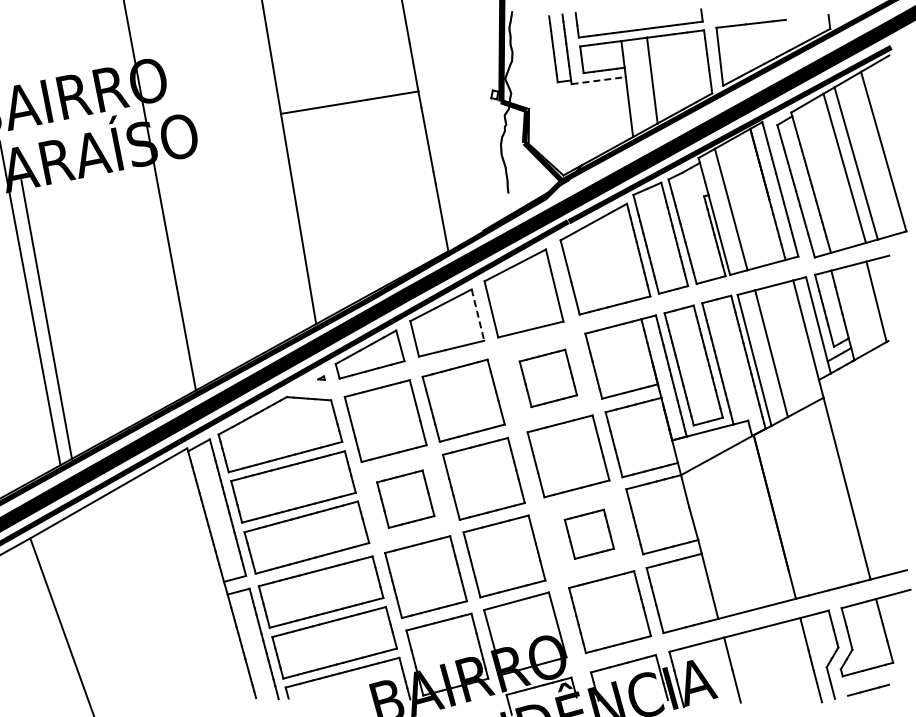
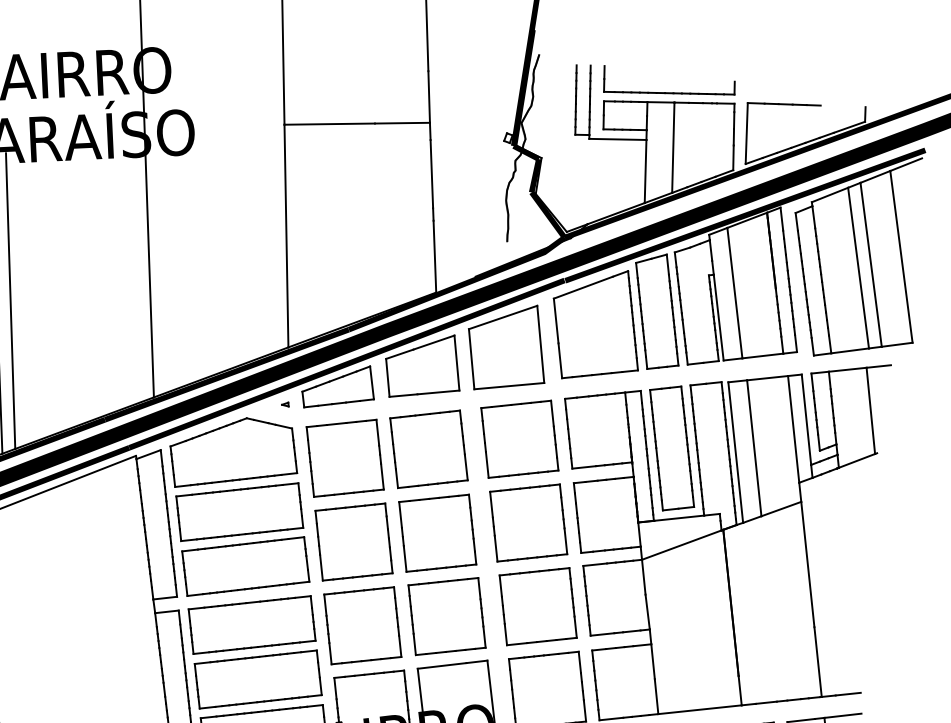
line: (599, 80) -> (618, 139), dashed -> solid
line: (478, 315) -> (457, 363), dashed -> solid
part: (548, 378) -> (520, 439), size x1.43
part: (405, 499) -> (353, 542), size x1.43
part: (589, 534) -> (538, 606), size x1.67

